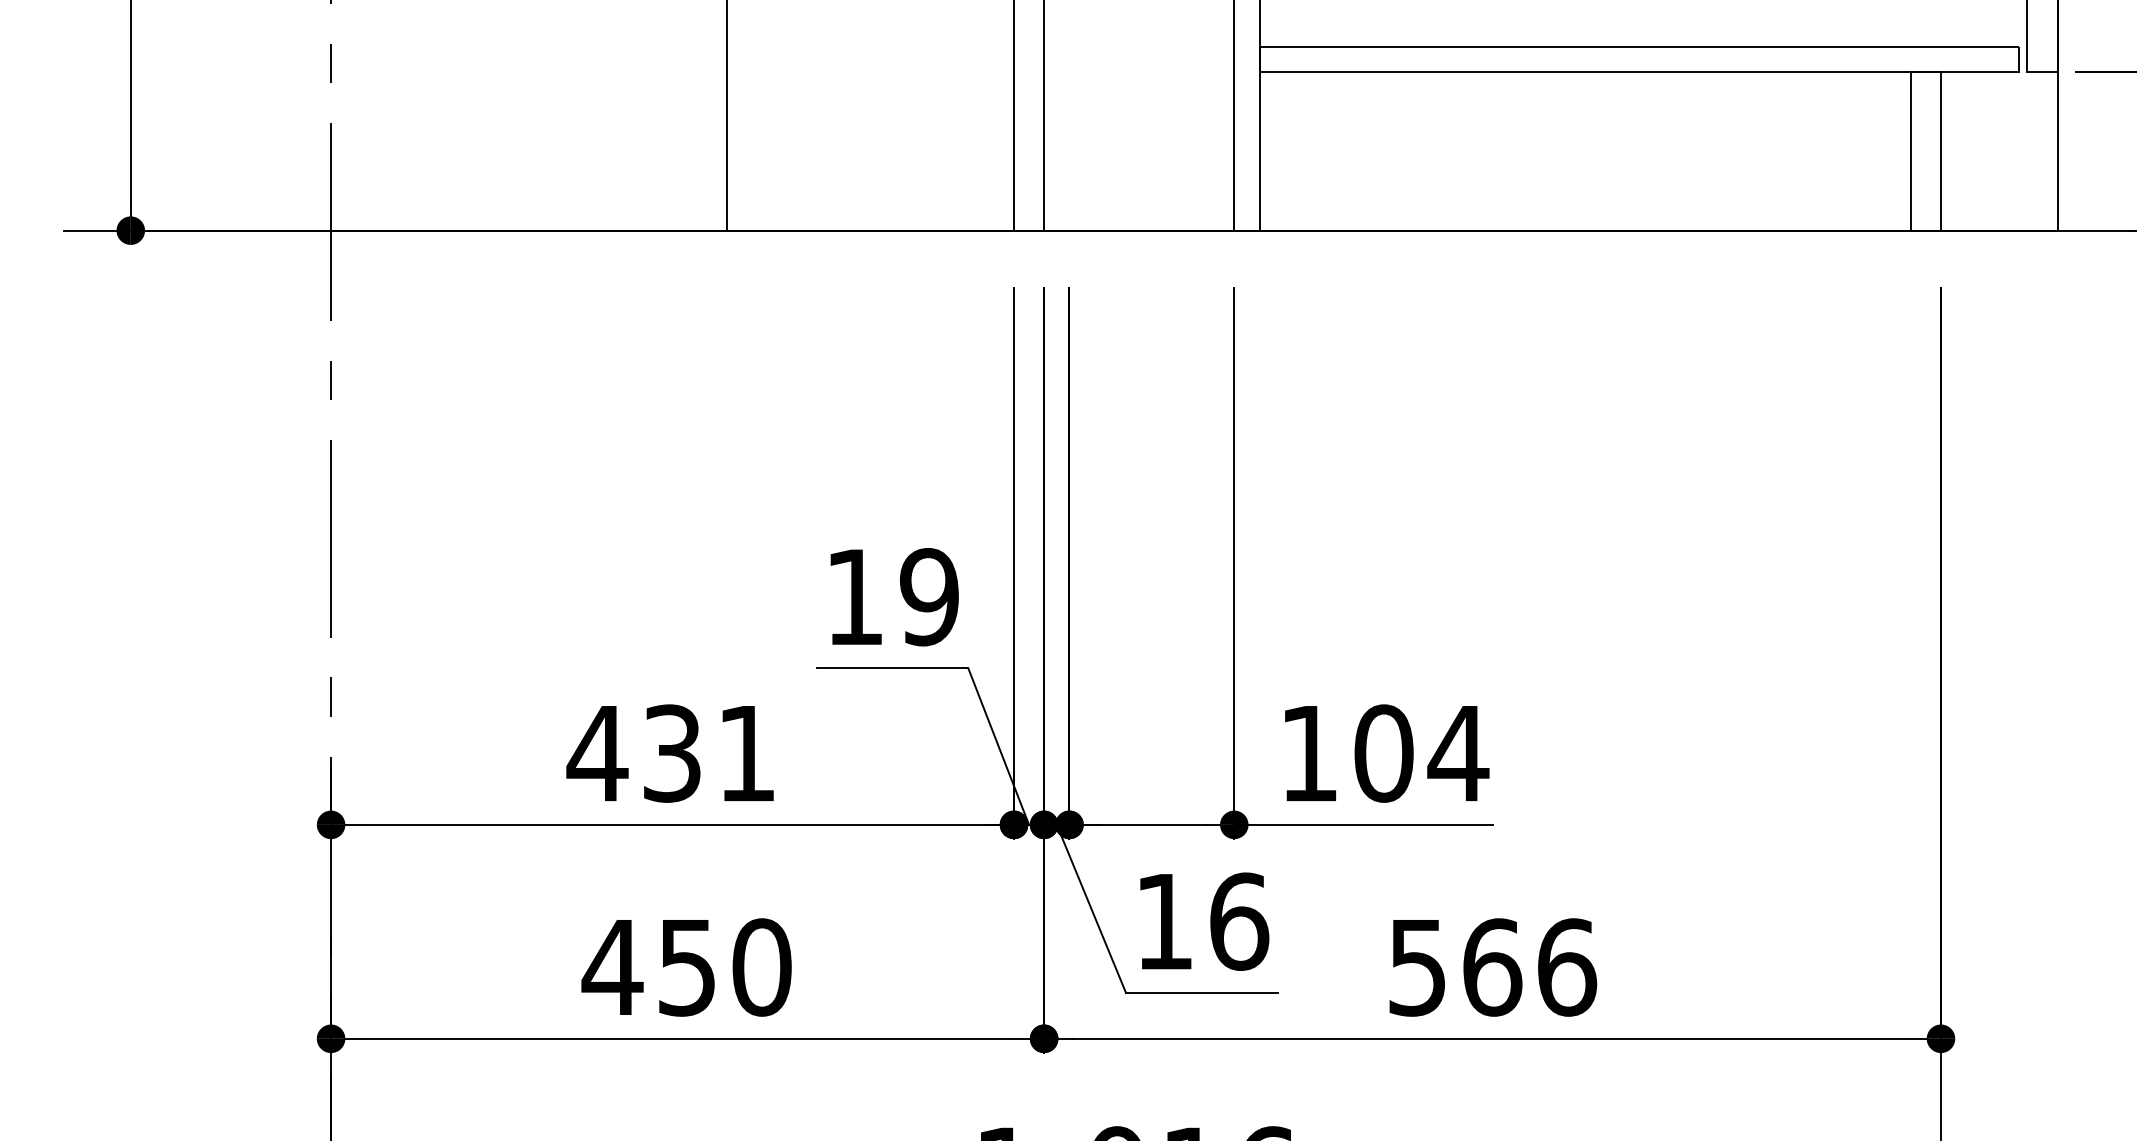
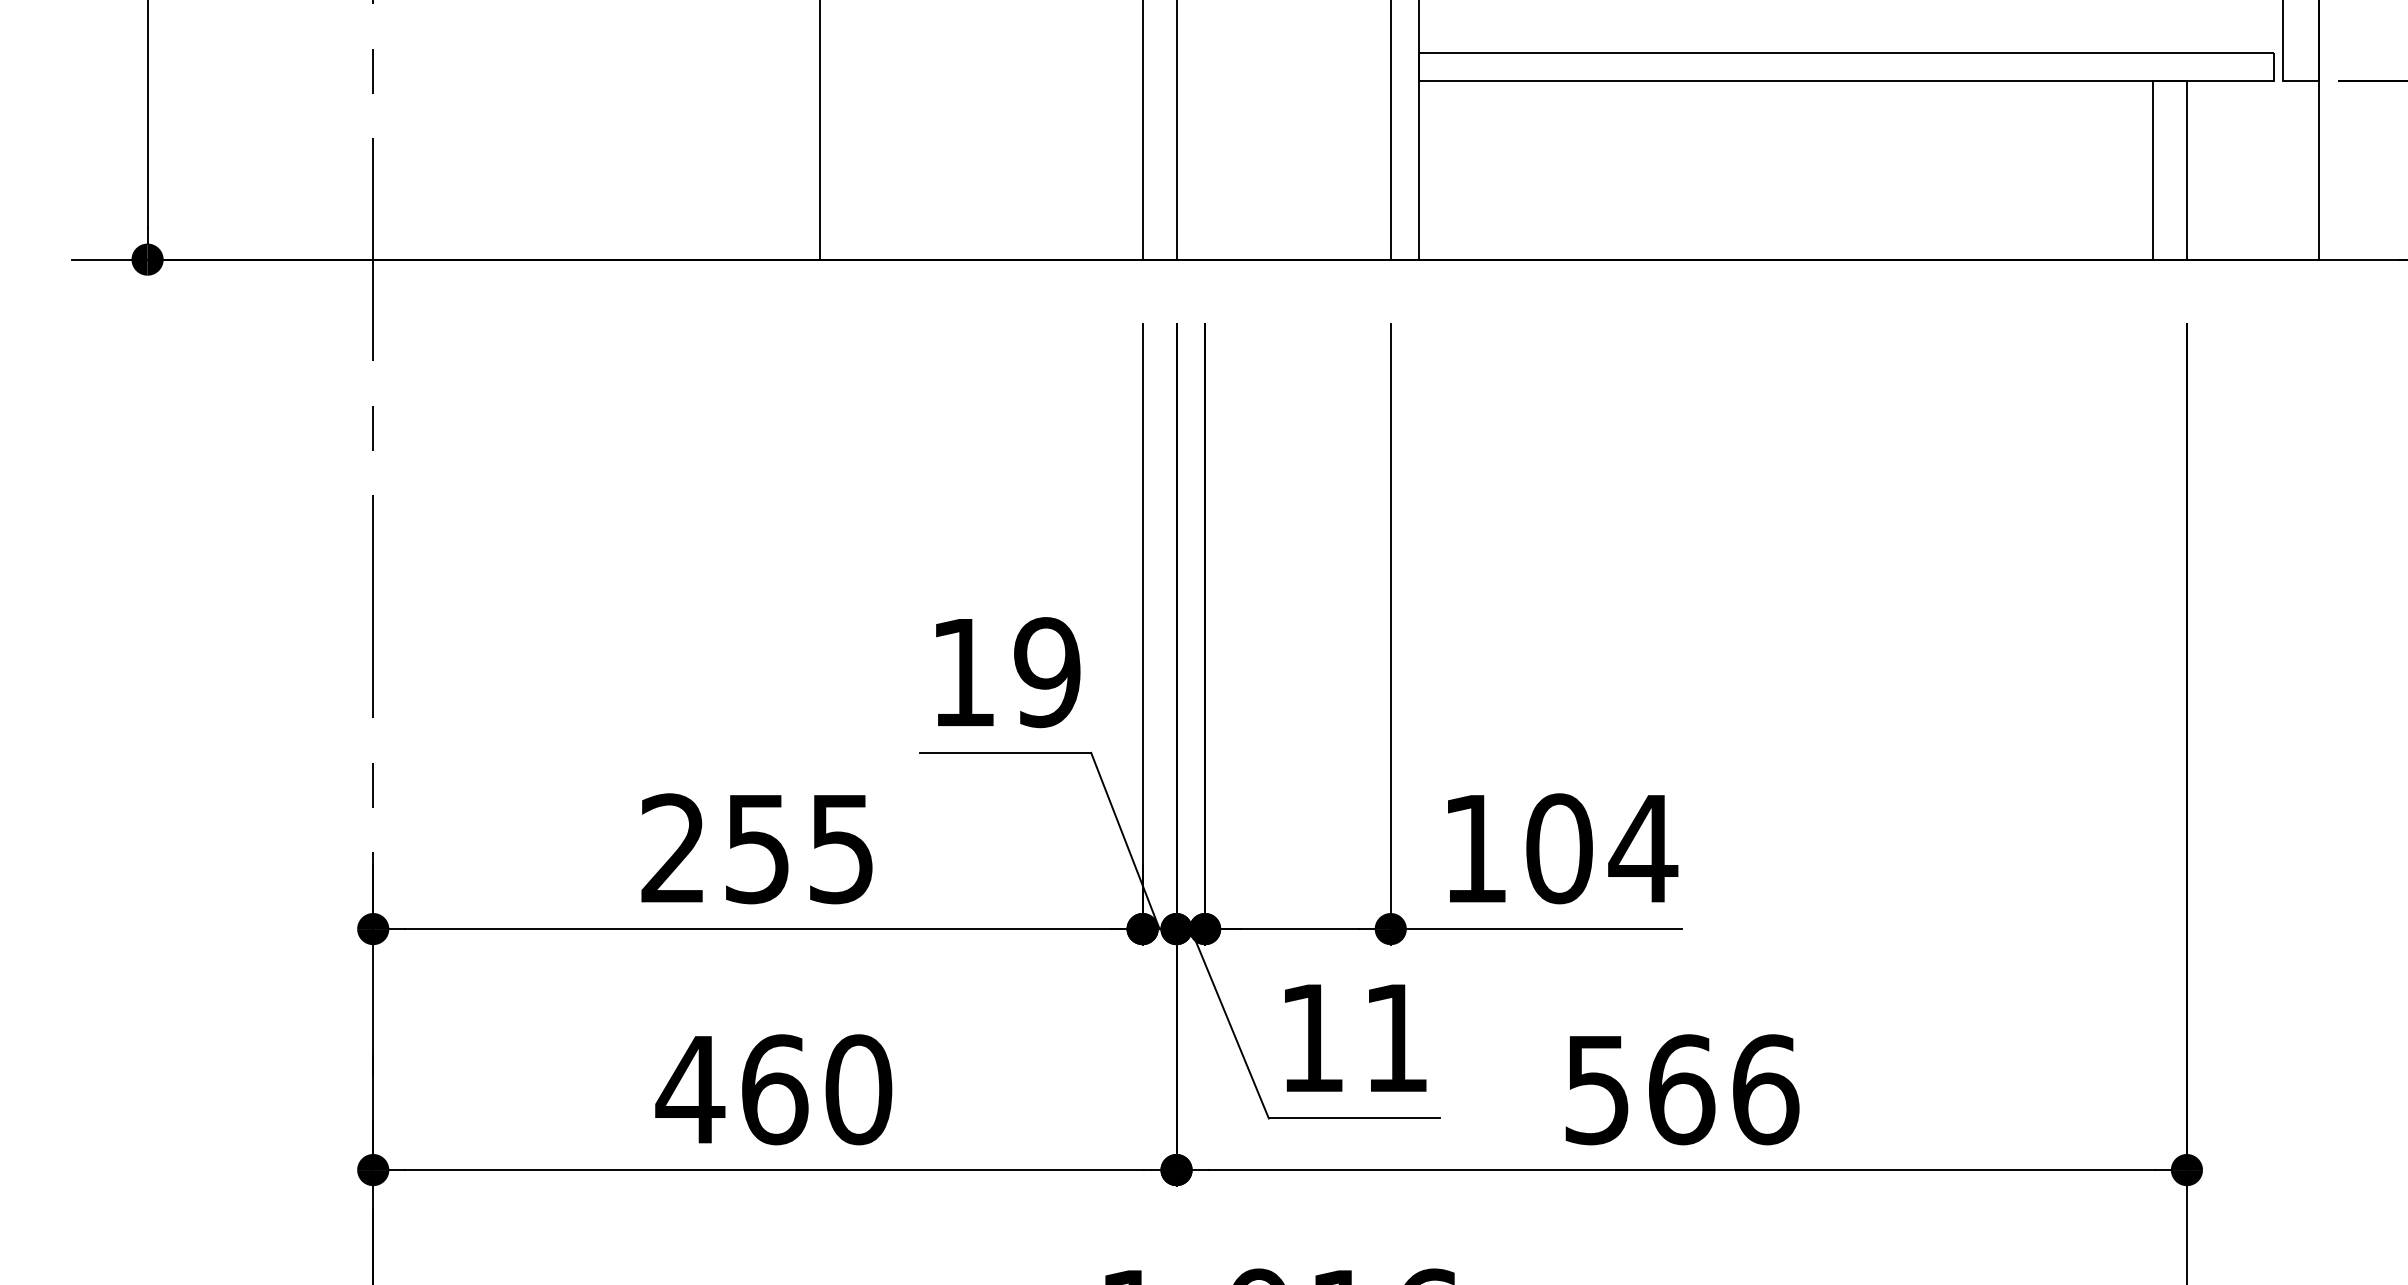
text: (670, 753) -> (755, 848), 431 -> 255
text: (1239, 921) -> (1396, 1037), 16 -> 11
text: (687, 967) -> (774, 1089), 450 -> 460

